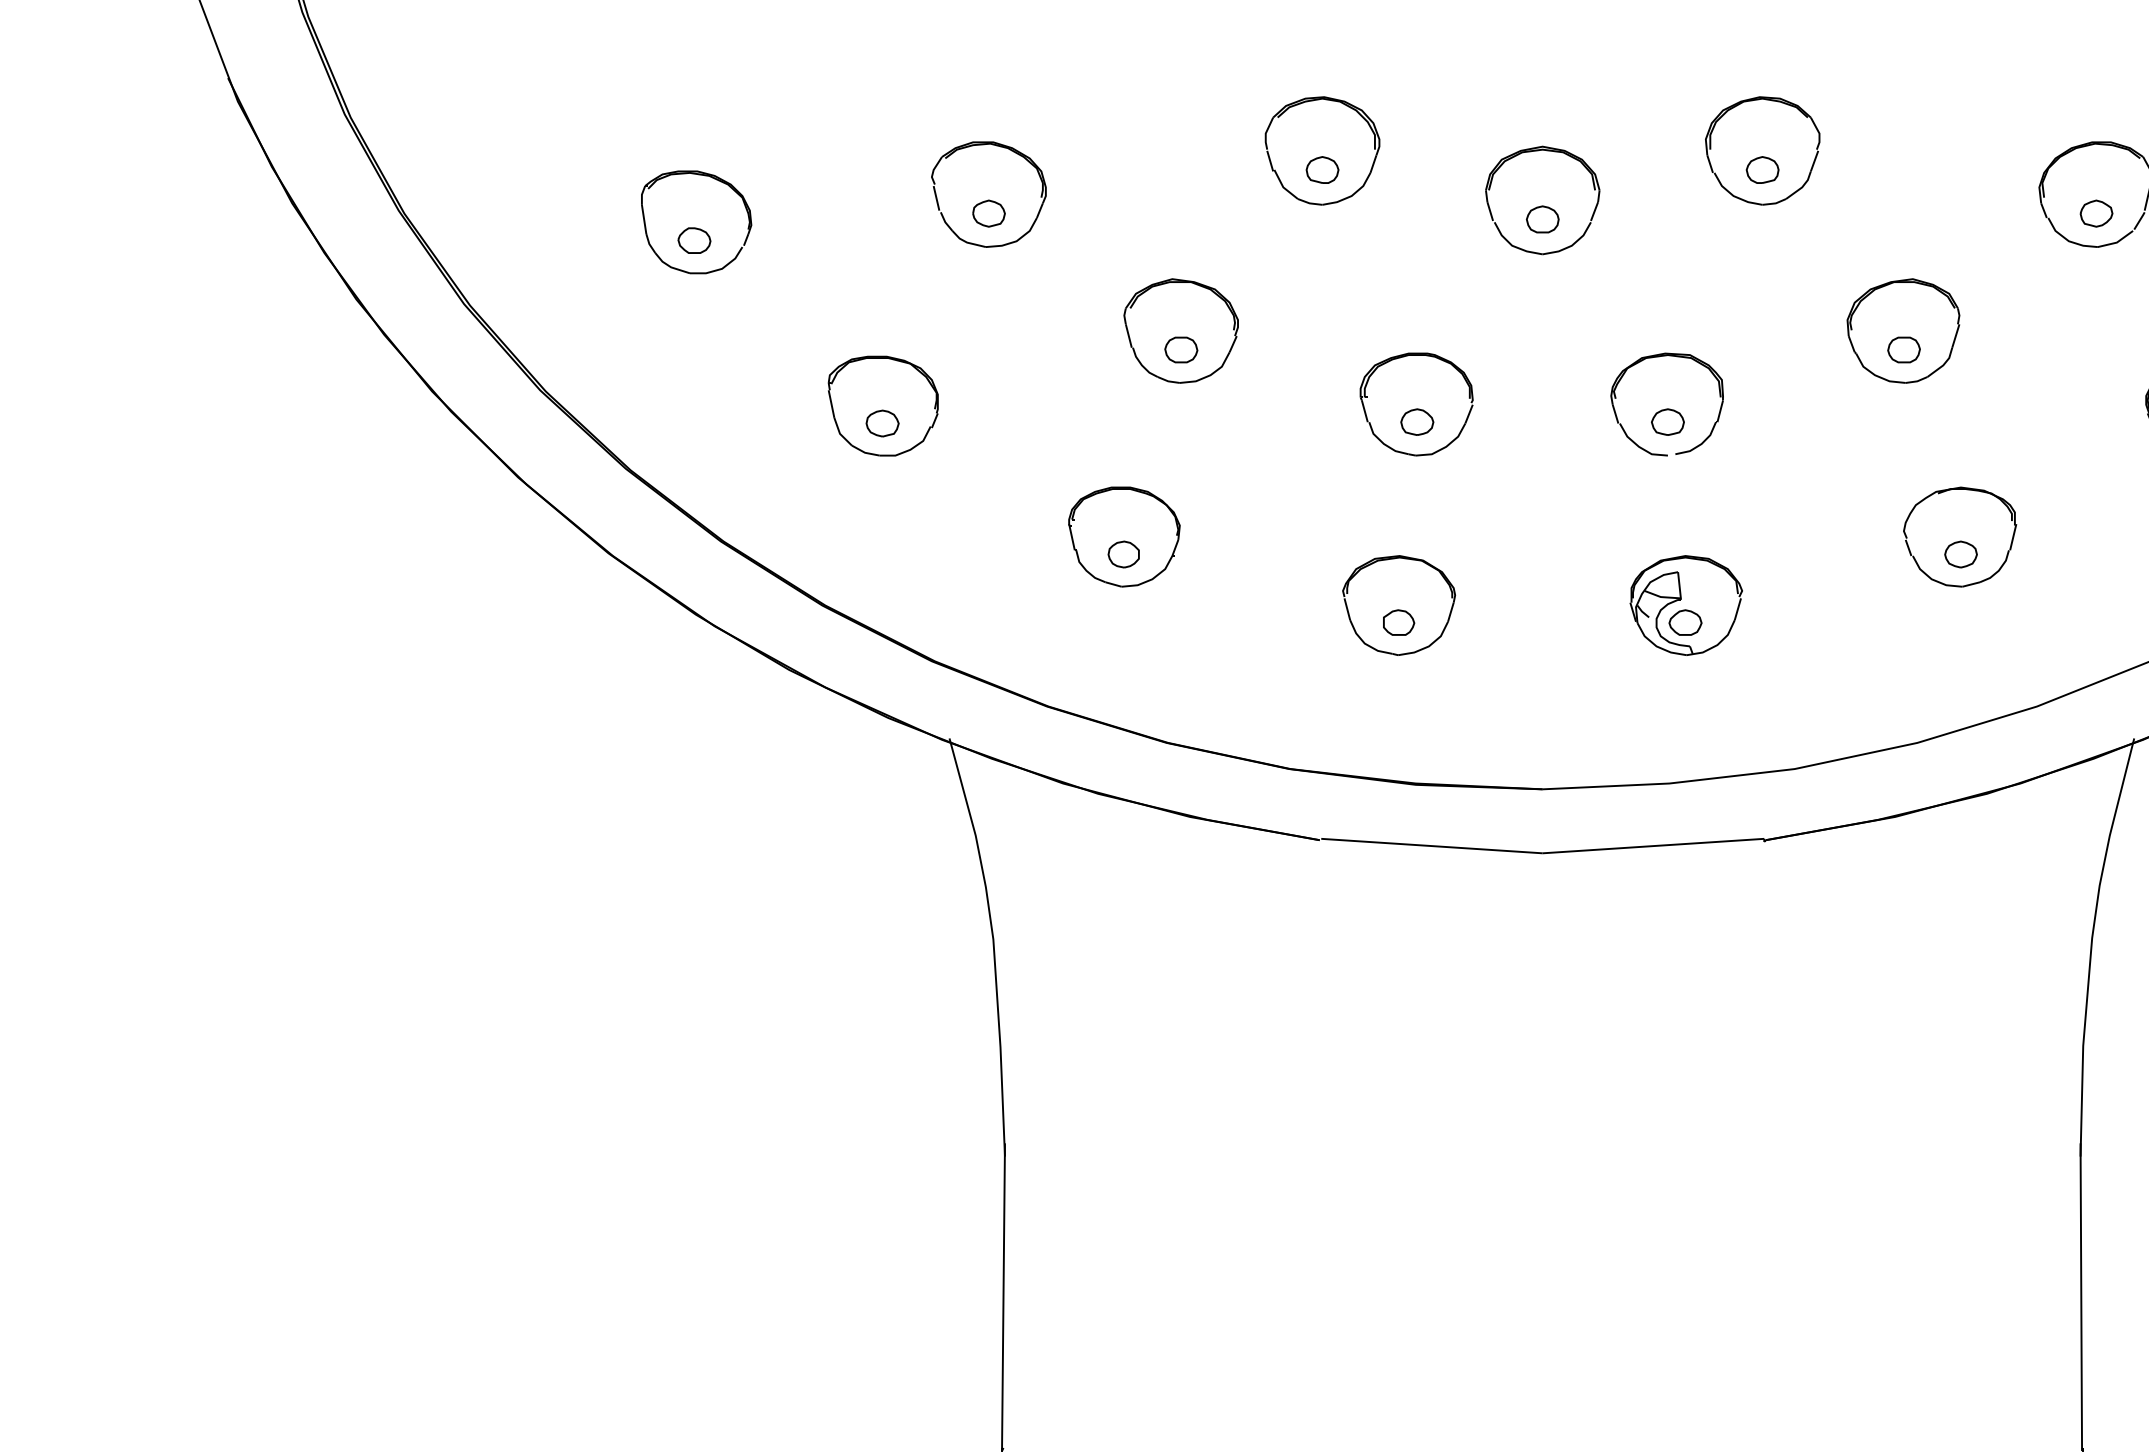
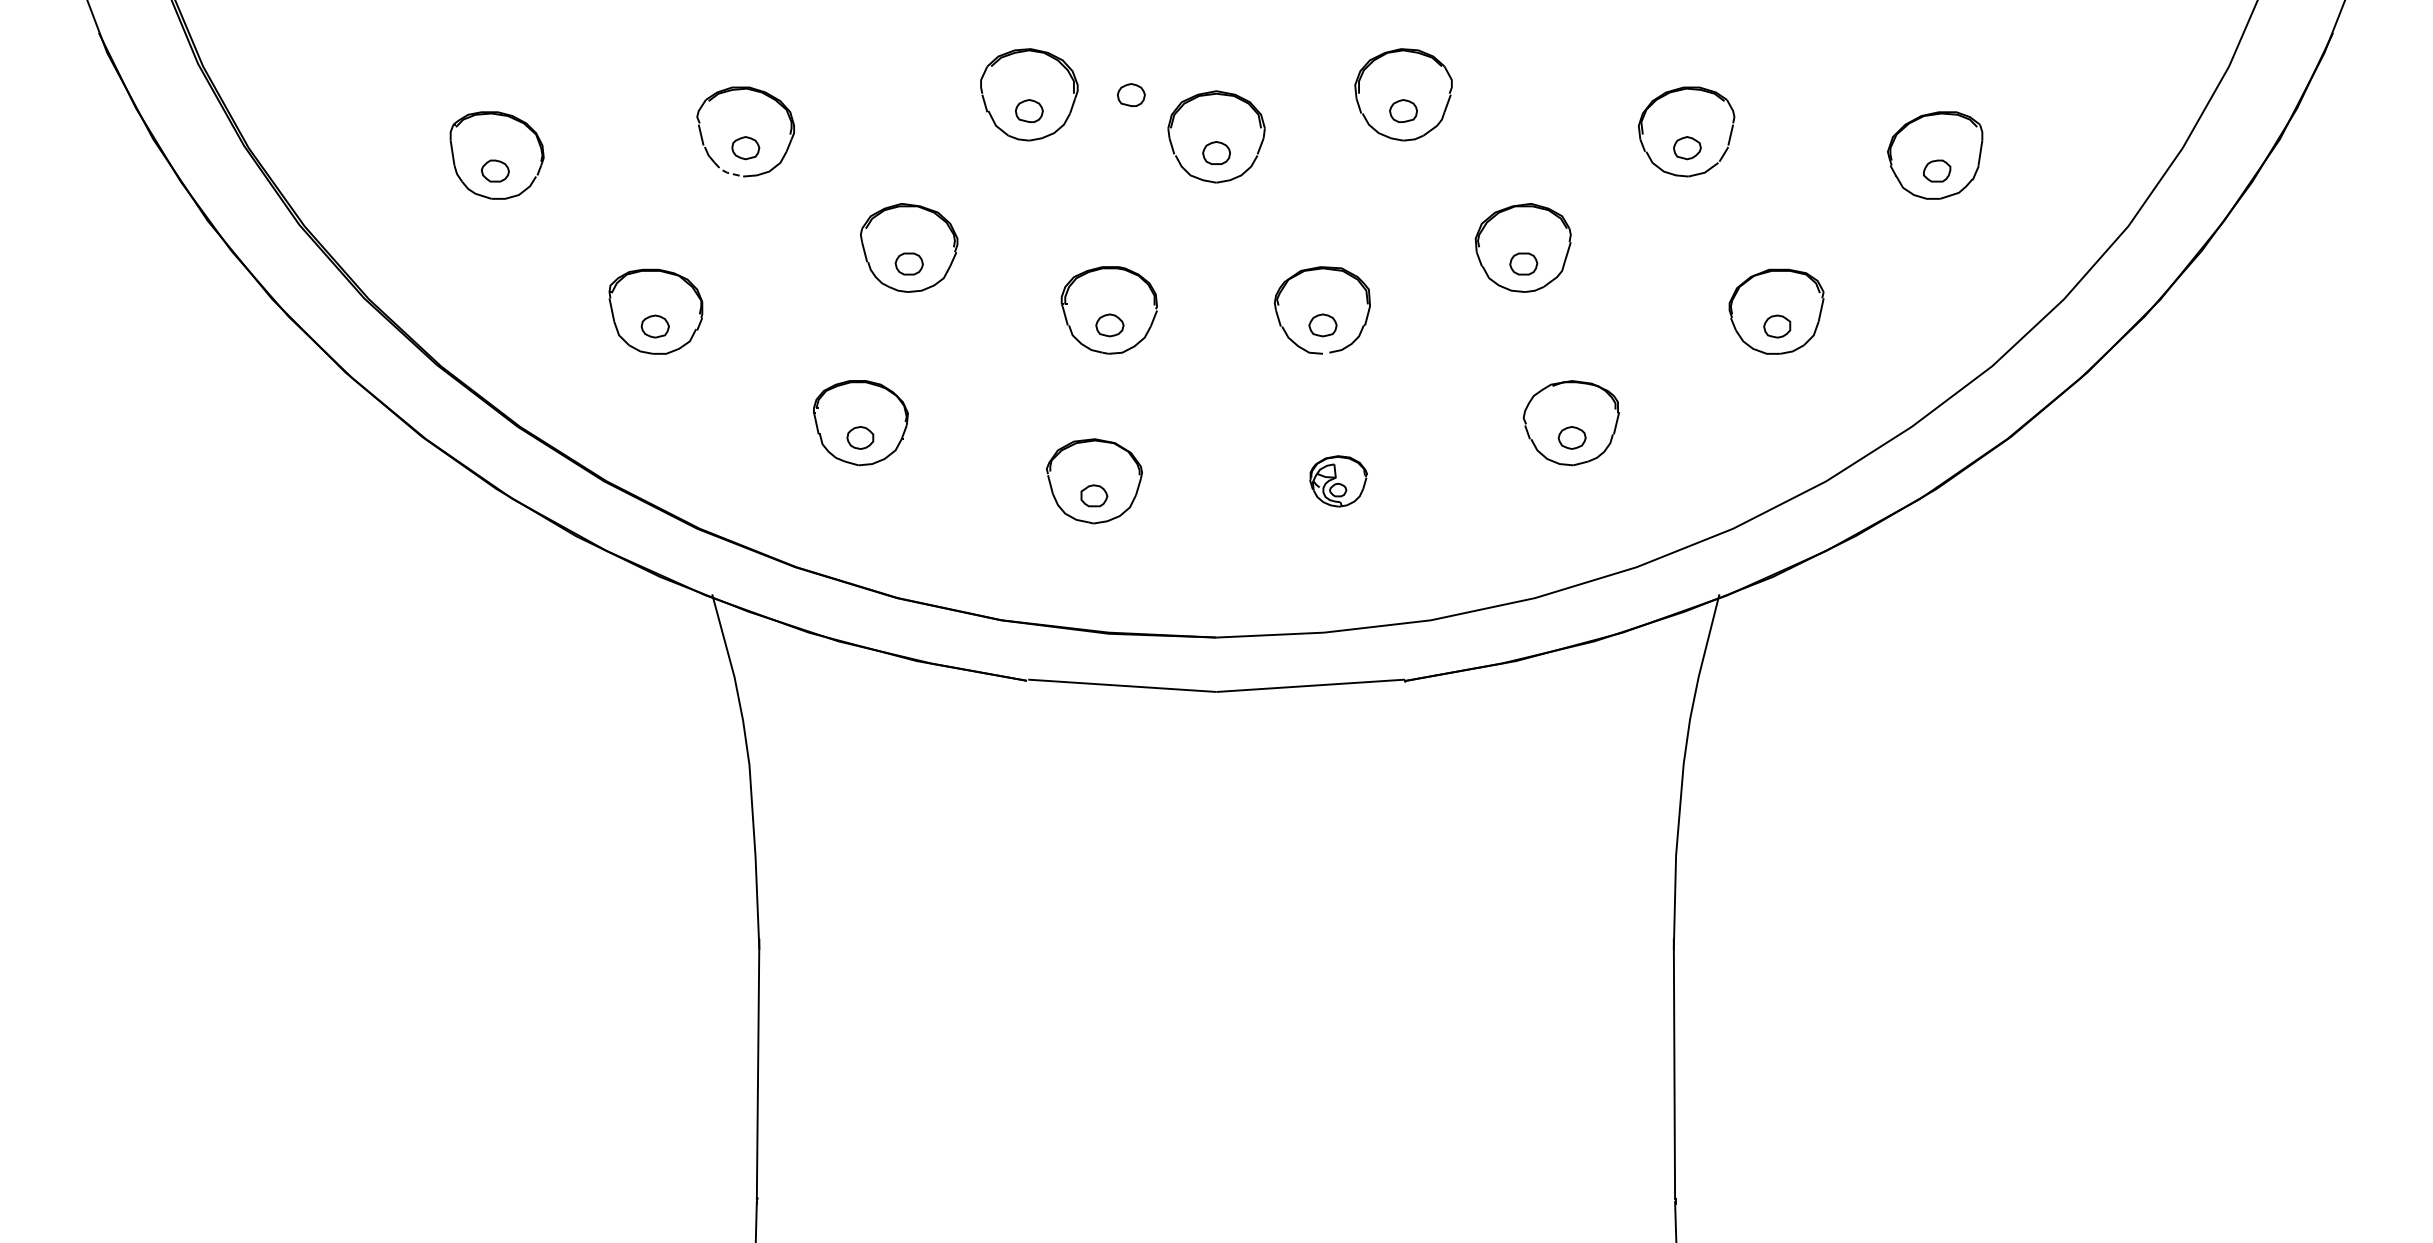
part: (1442, 150) -> (1131, 94), added
line: (967, 242) -> (727, 172), solid -> dashed
part: (1686, 605) -> (1338, 481), size x0.6

